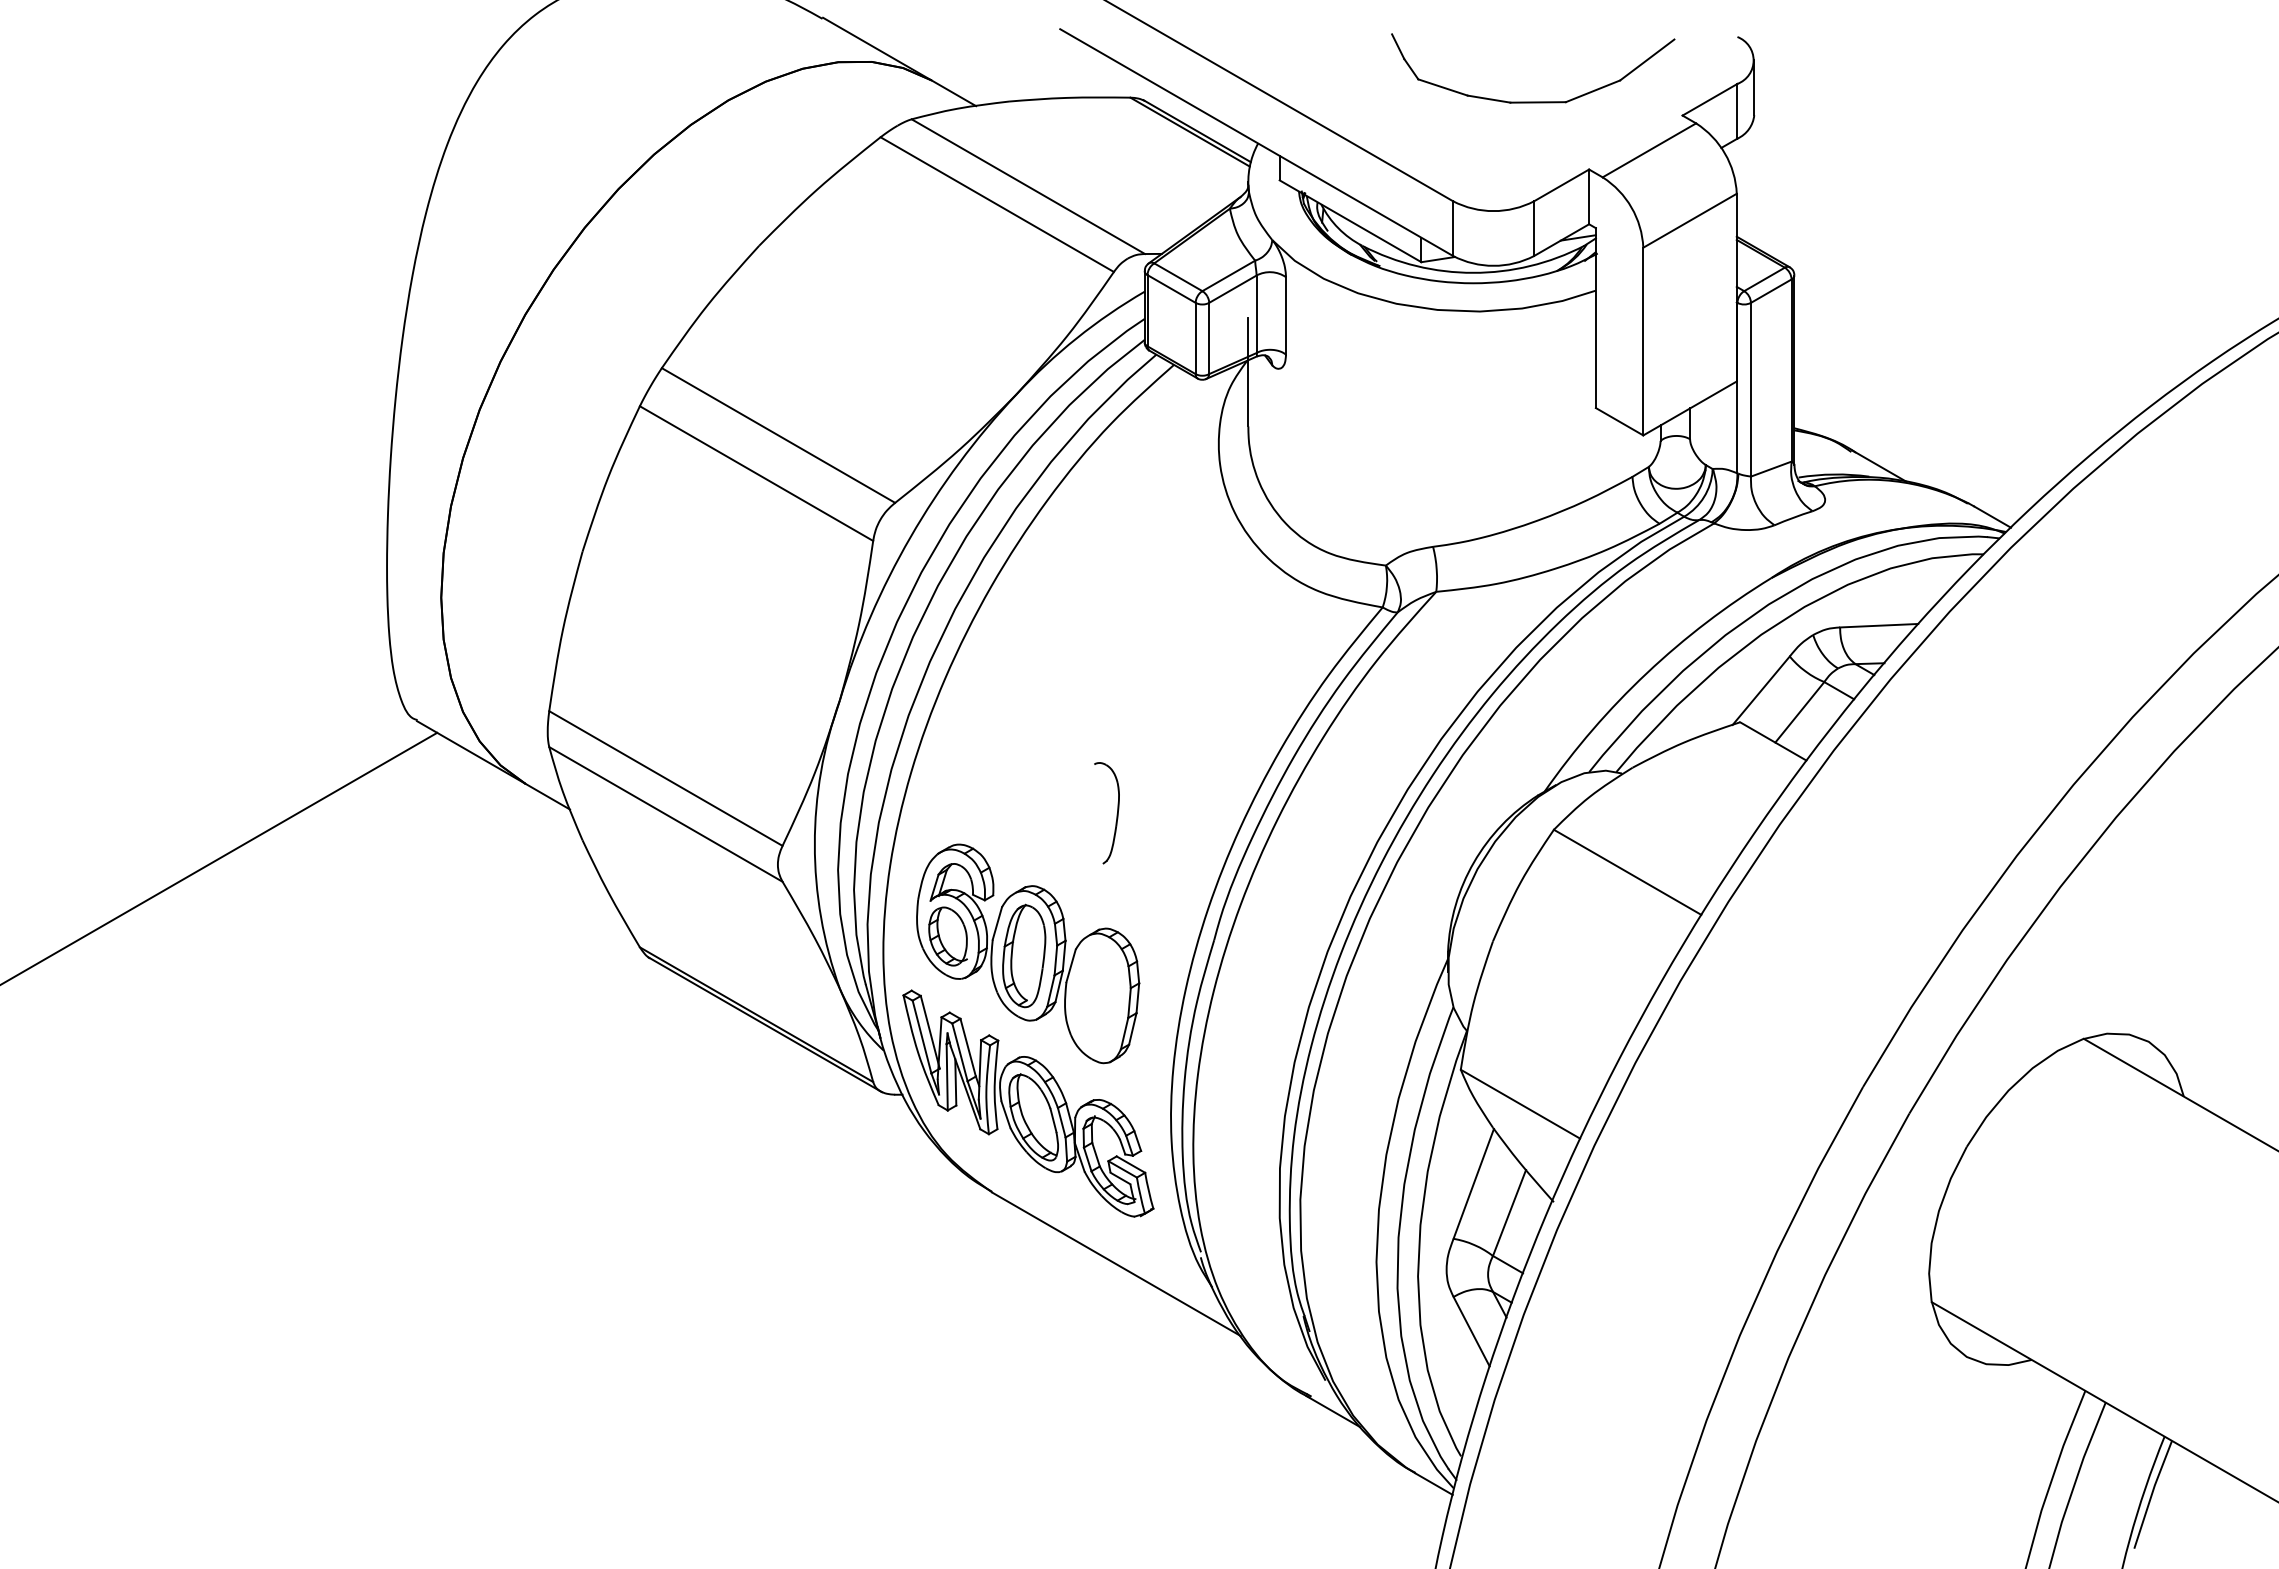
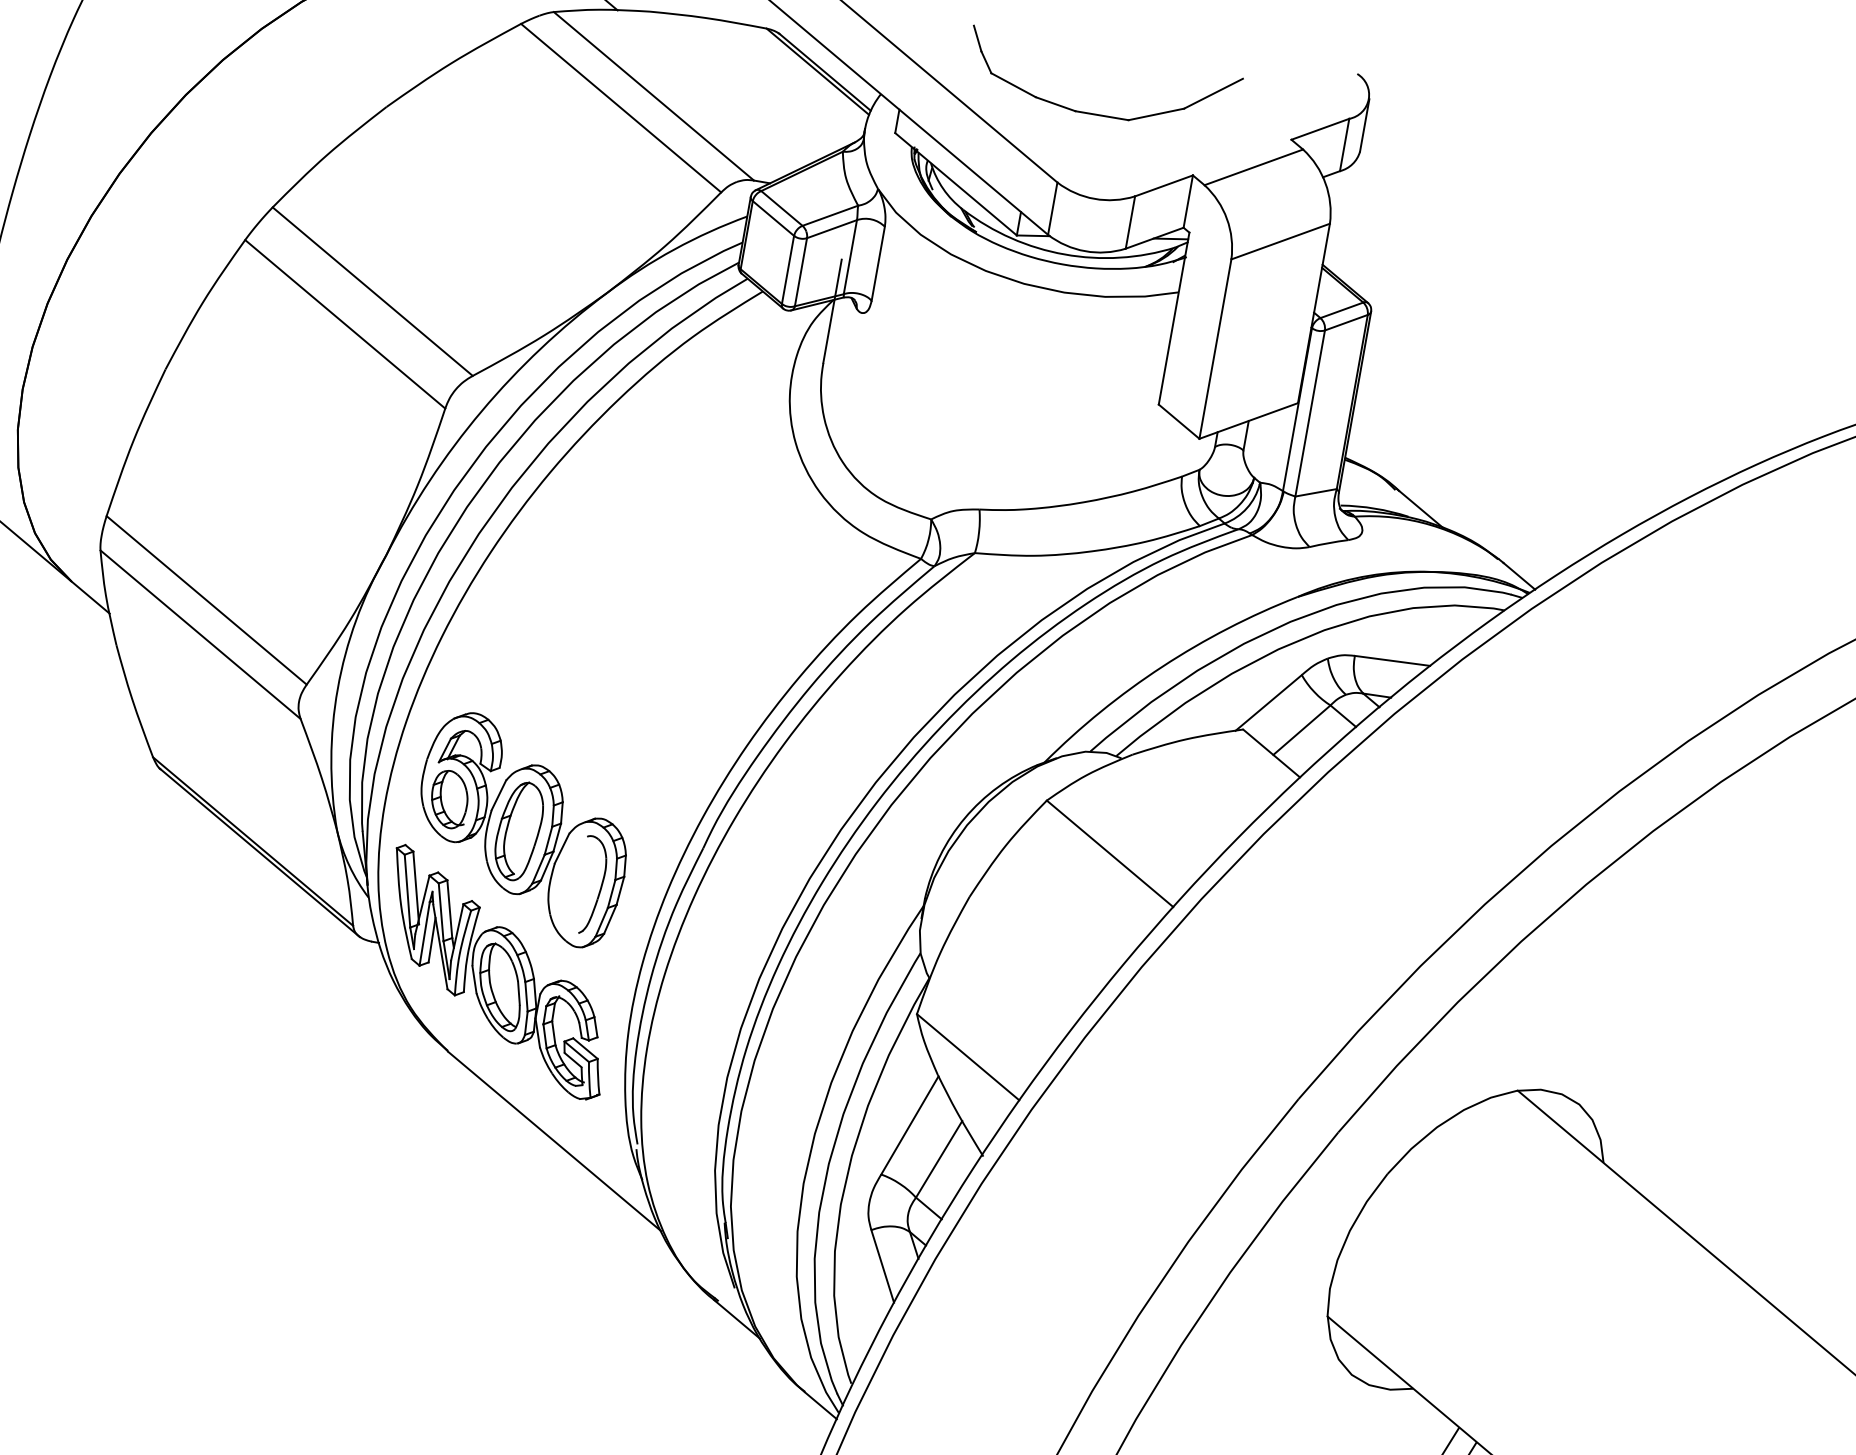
part: (1533, 101) -> (1097, 114), moved
part: (1116, 814) -> (599, 888), moved

